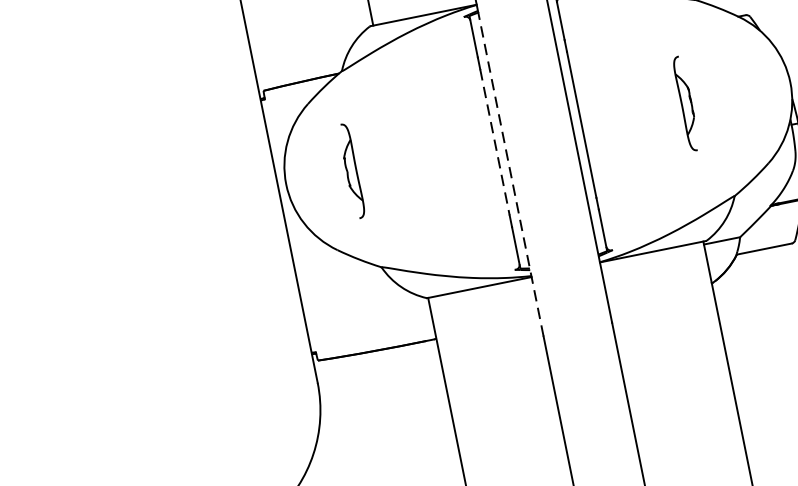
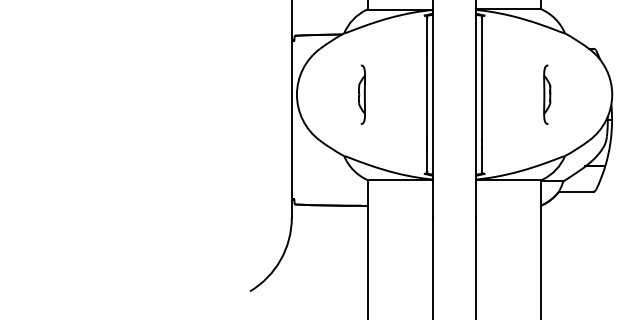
line: (494, 141) -> (427, 94), dashed -> solid
part: (351, 170) -> (361, 94), moved
line: (511, 173) -> (433, 115), dashed -> solid

